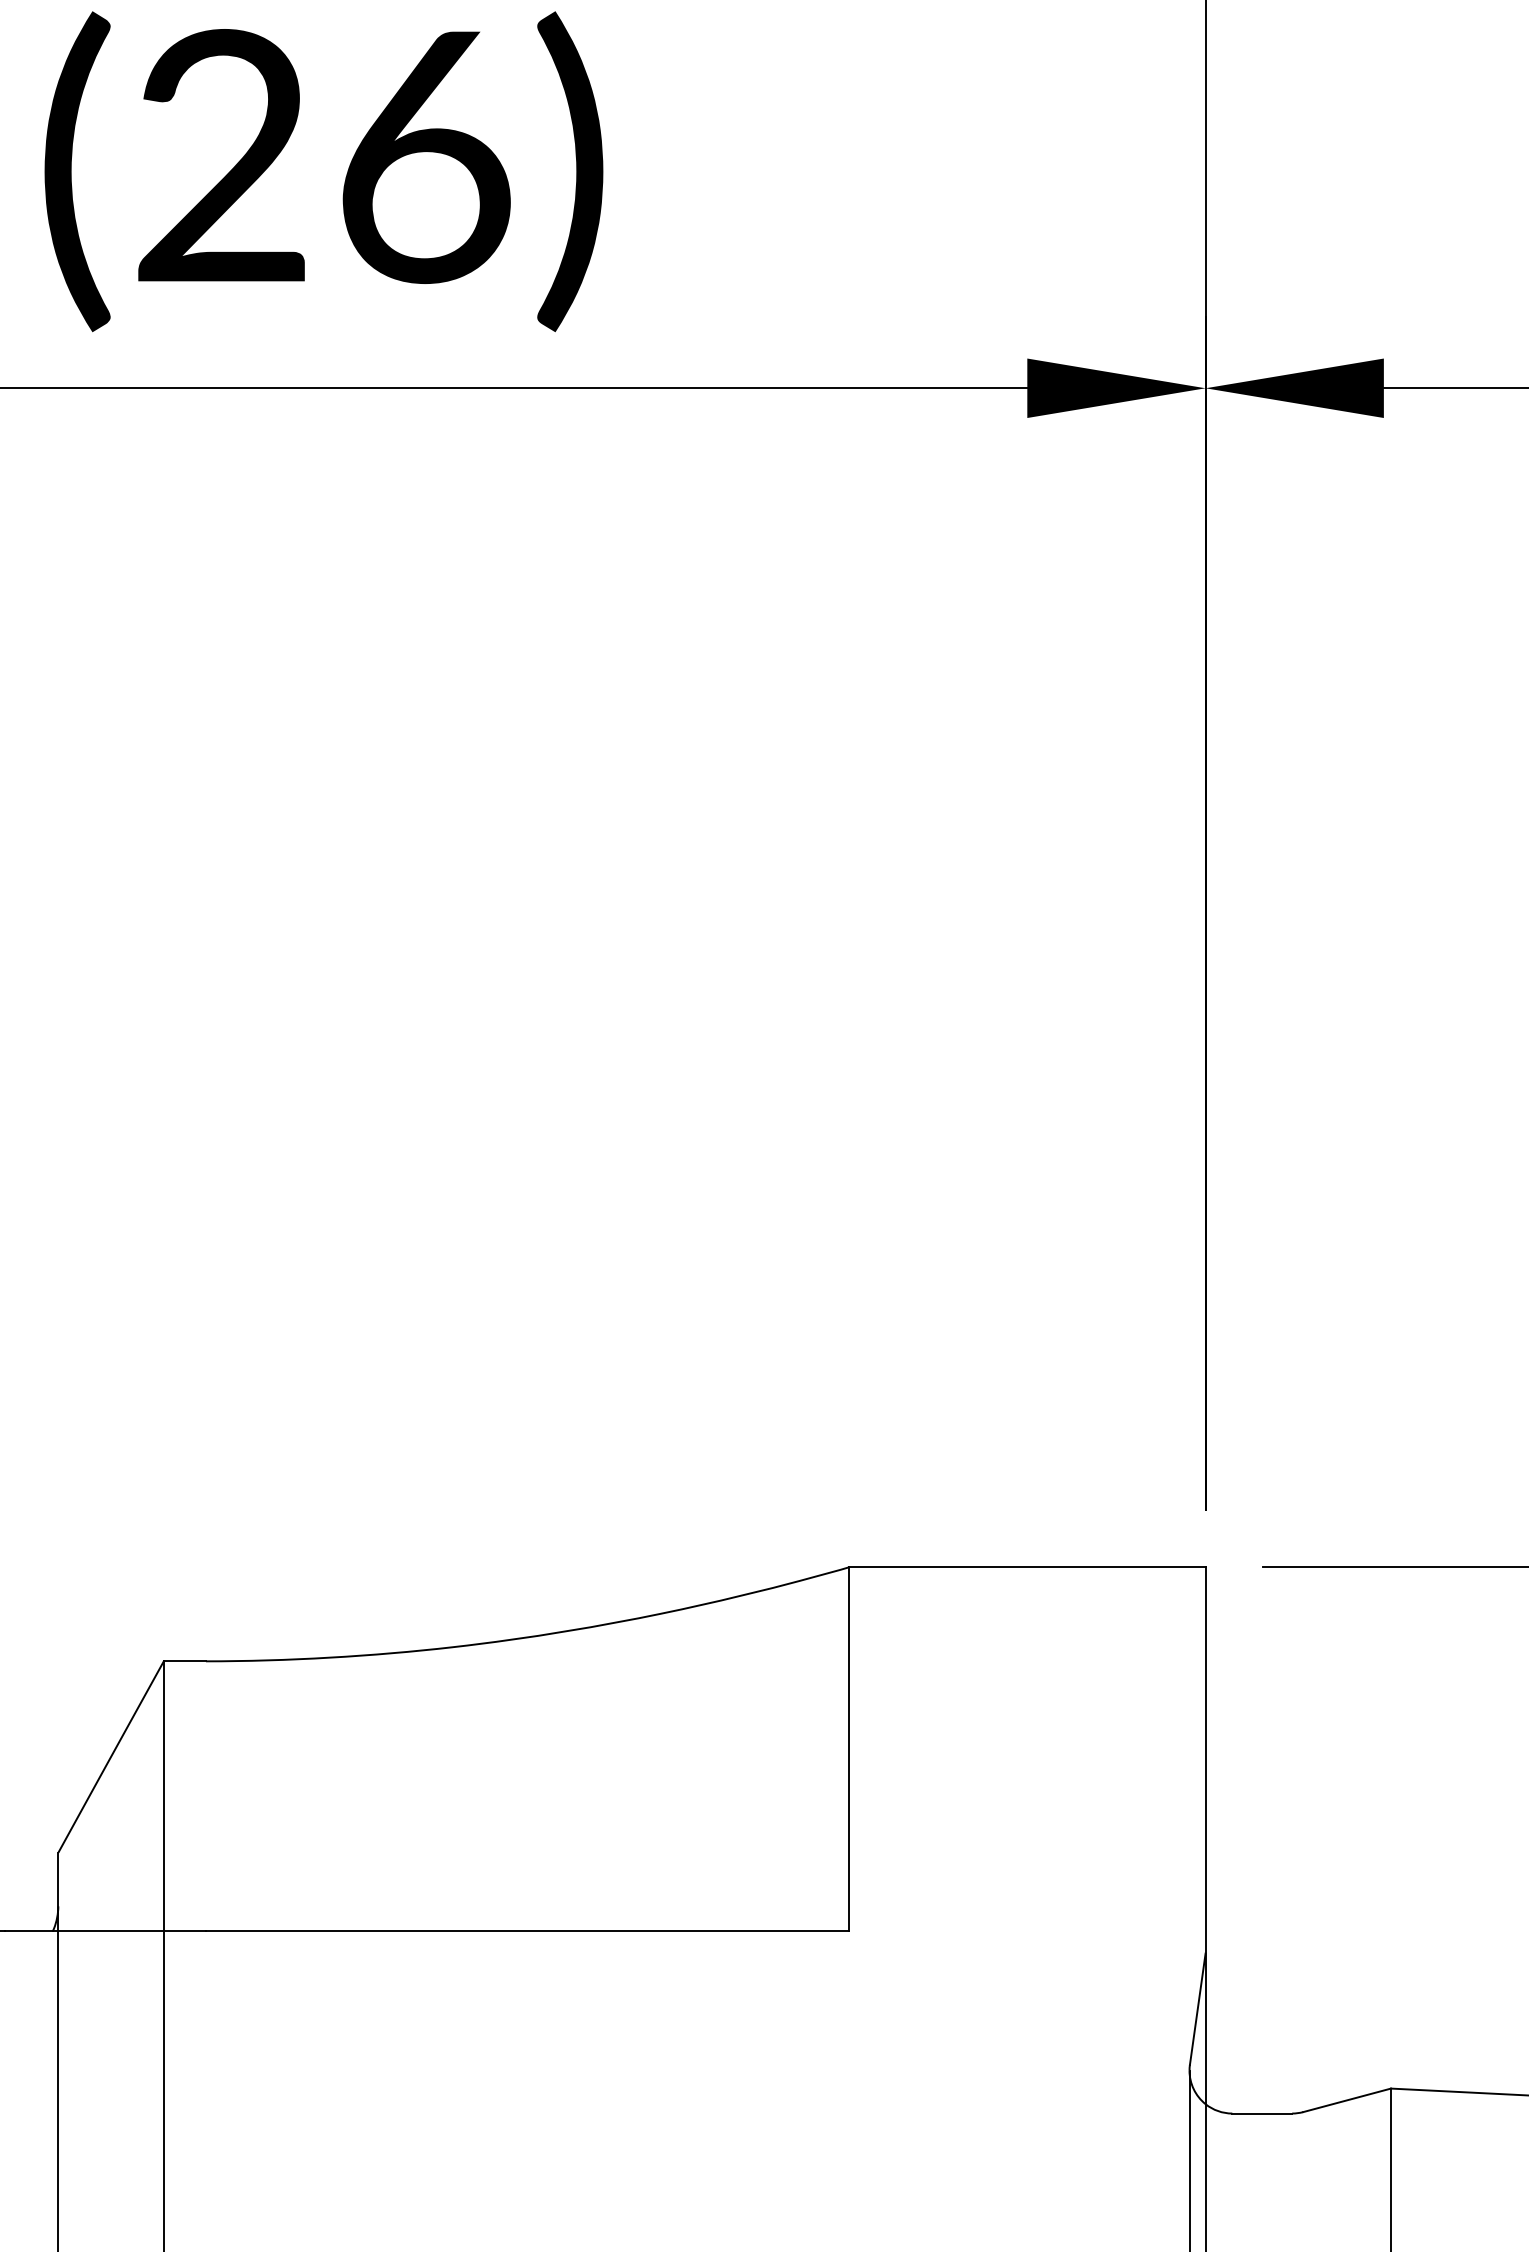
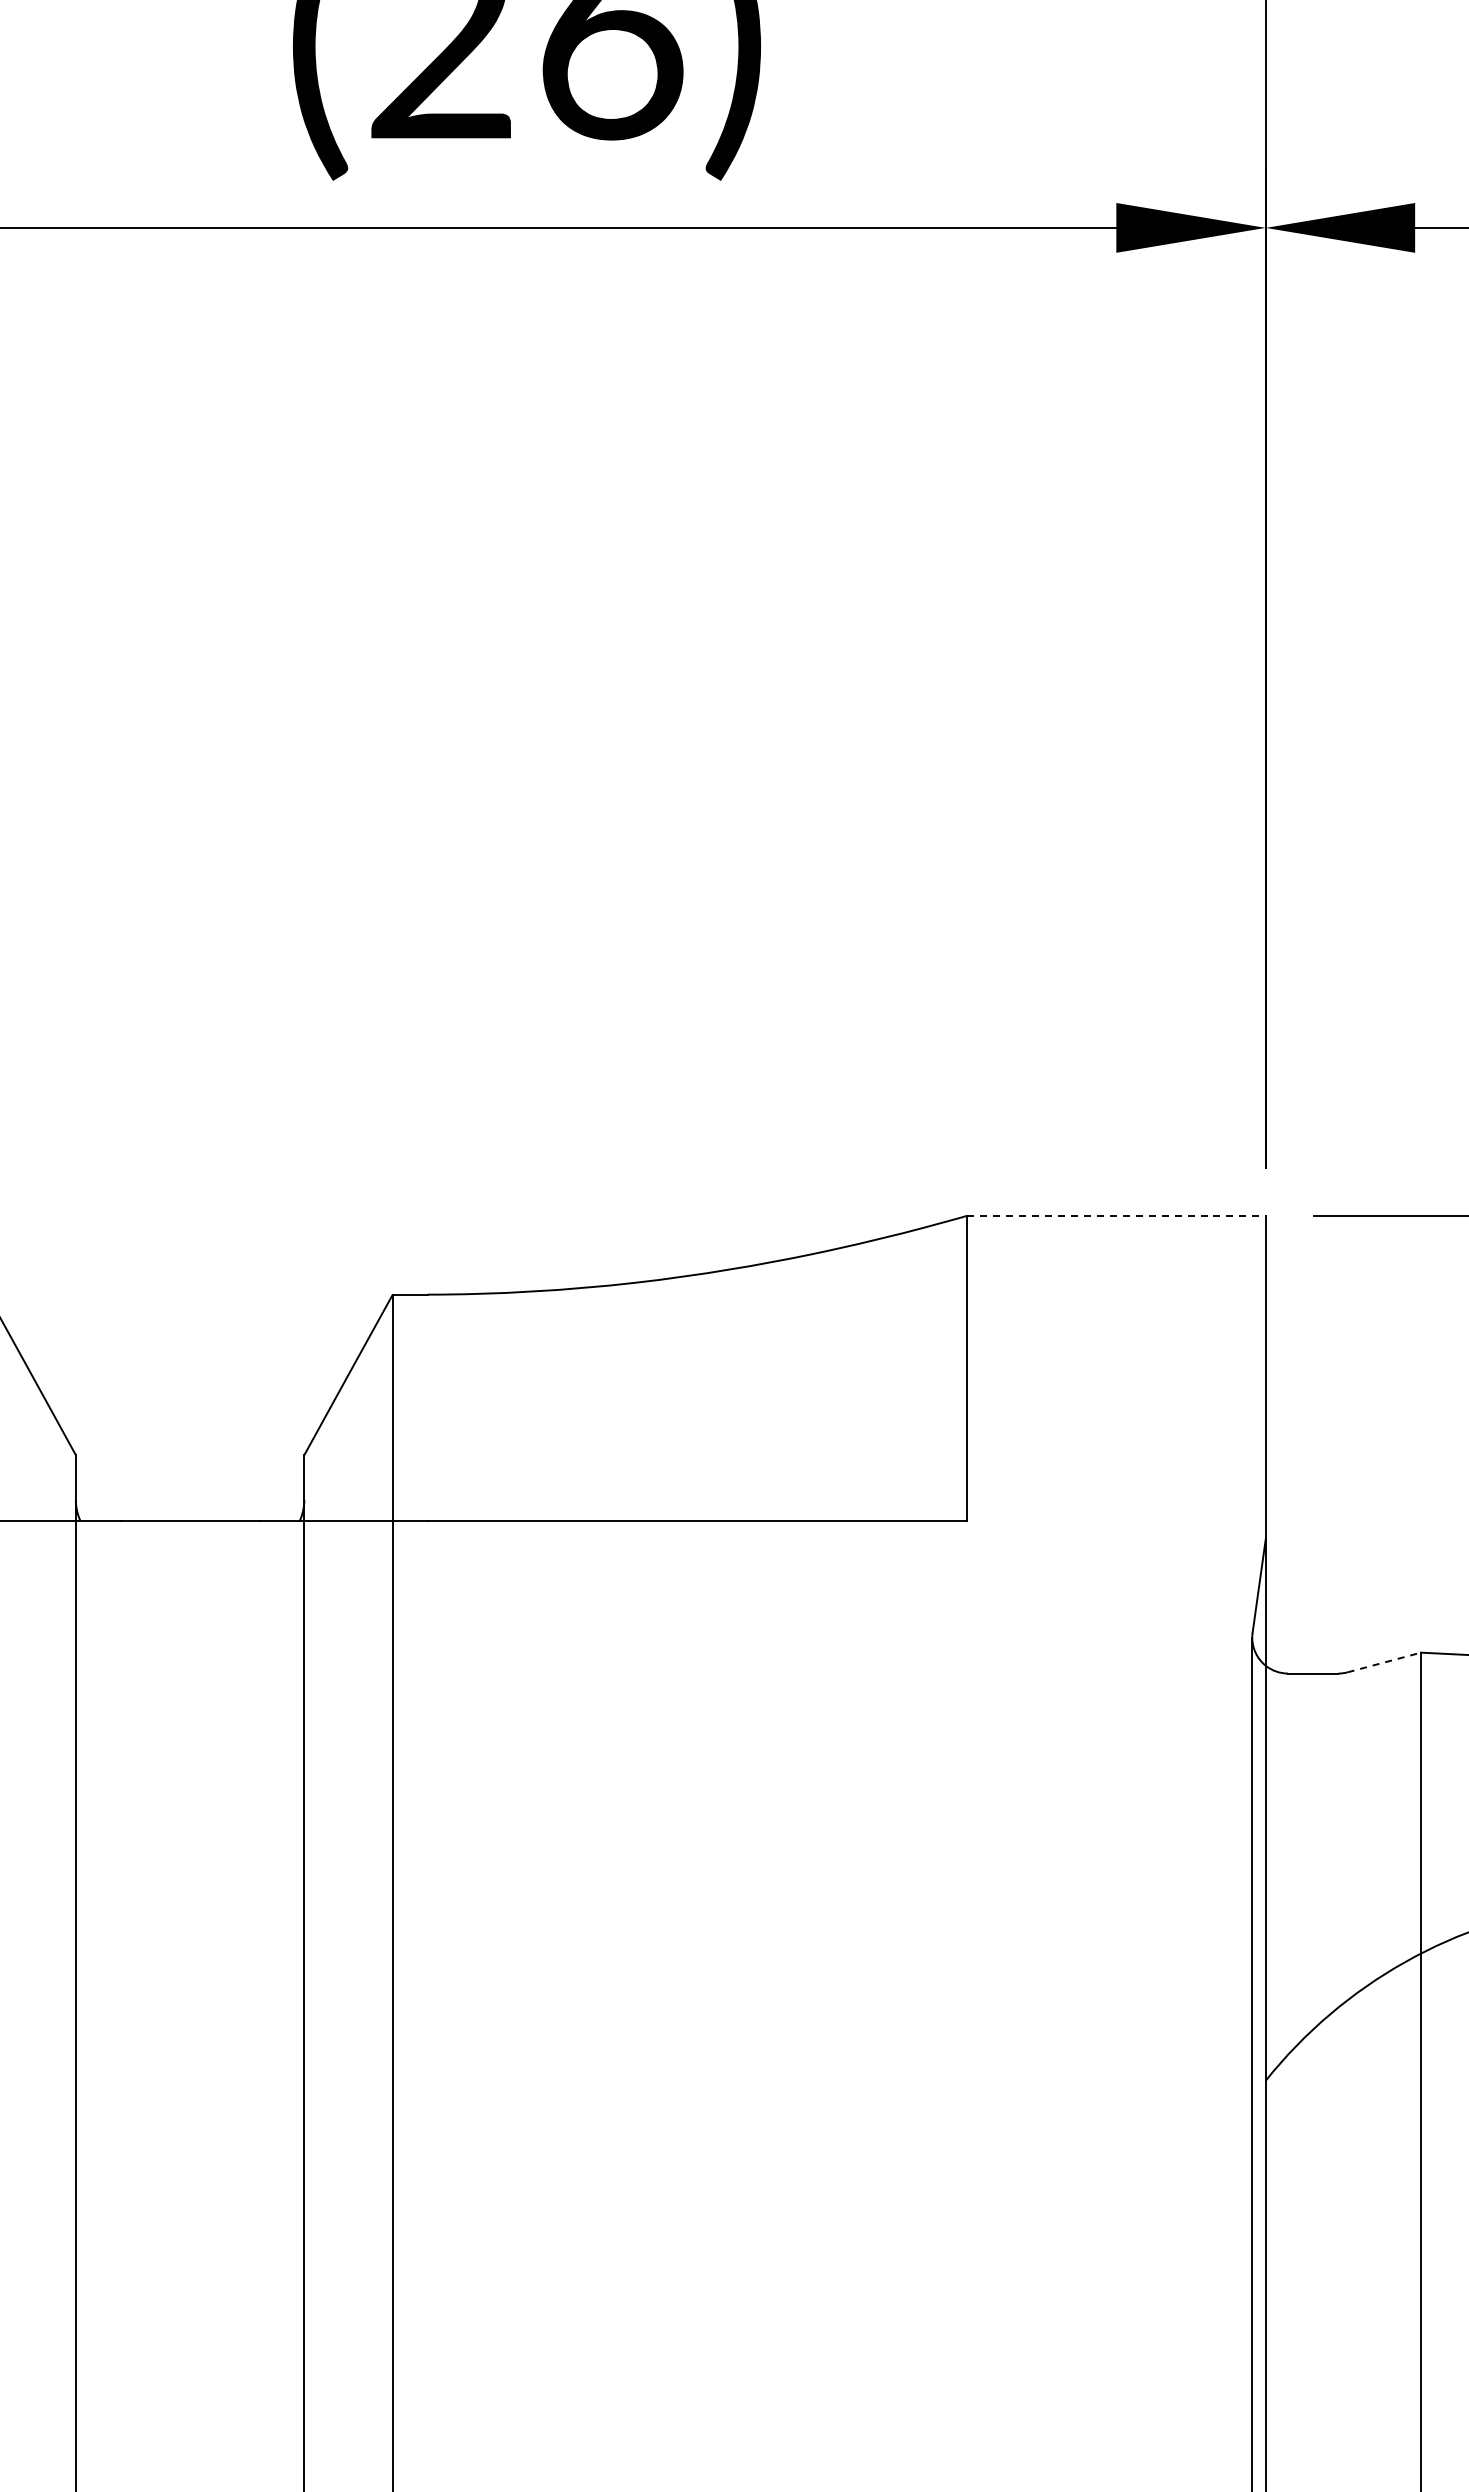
line: (1027, 1566) -> (1116, 1215), solid -> dashed
line: (1347, 2100) -> (1384, 1662), solid -> dashed

